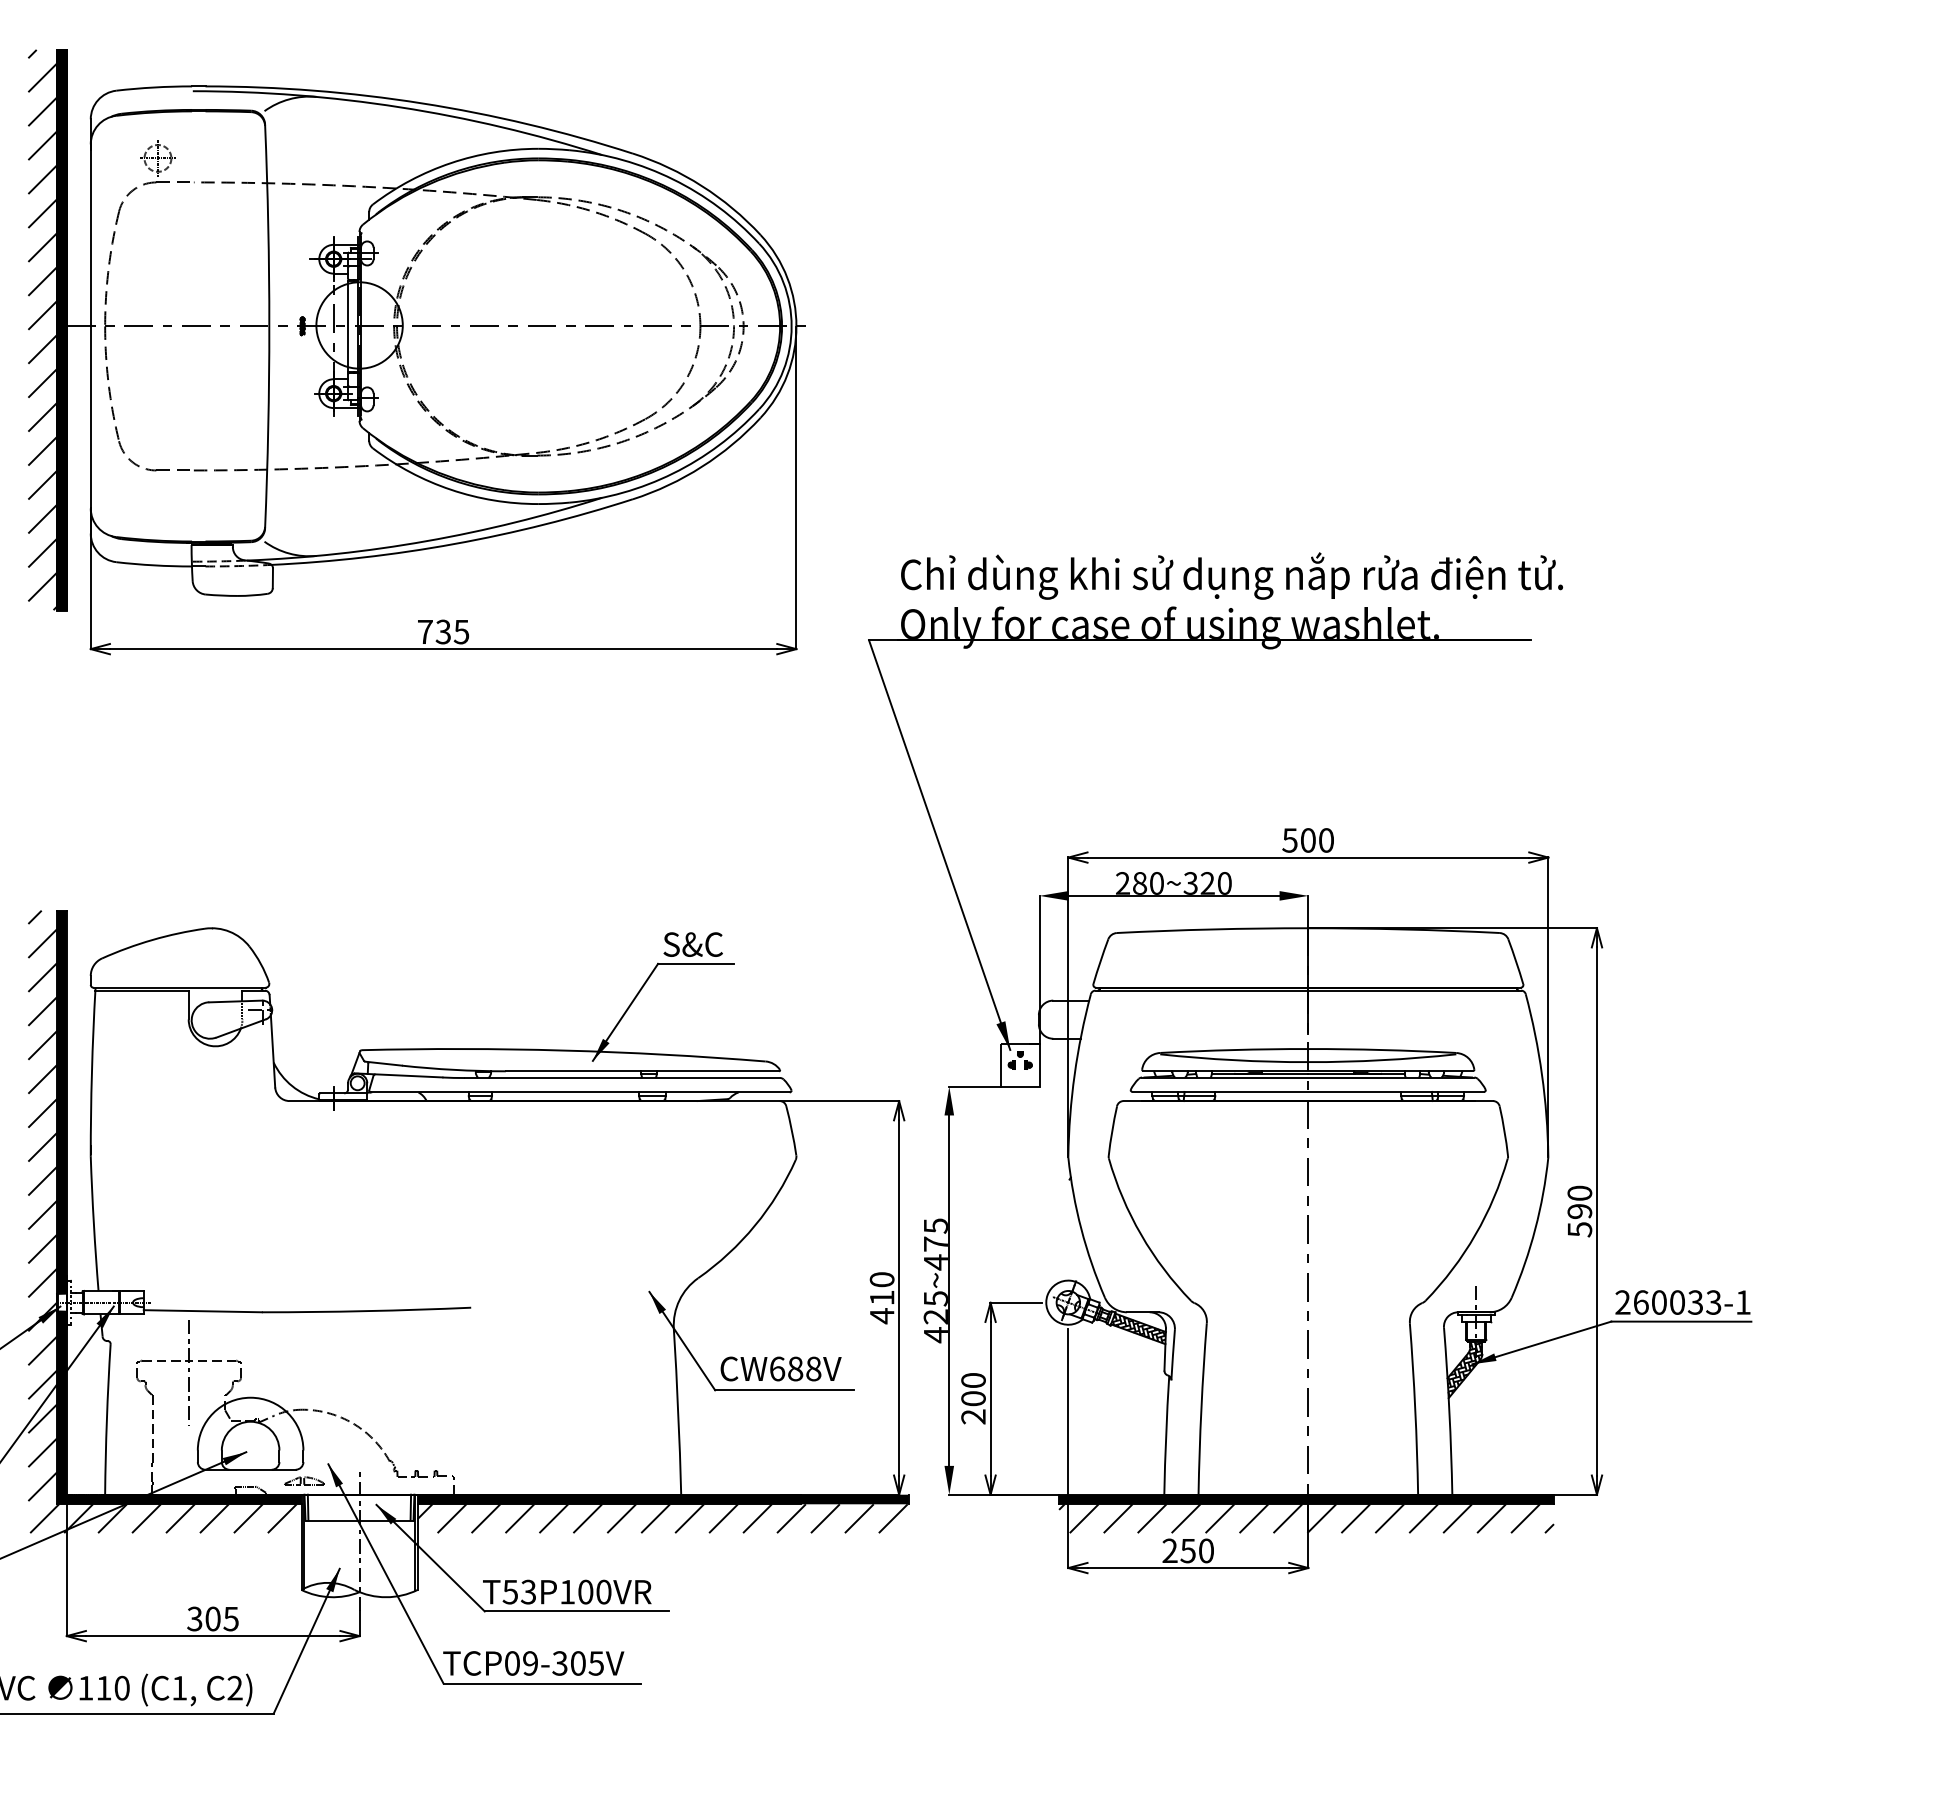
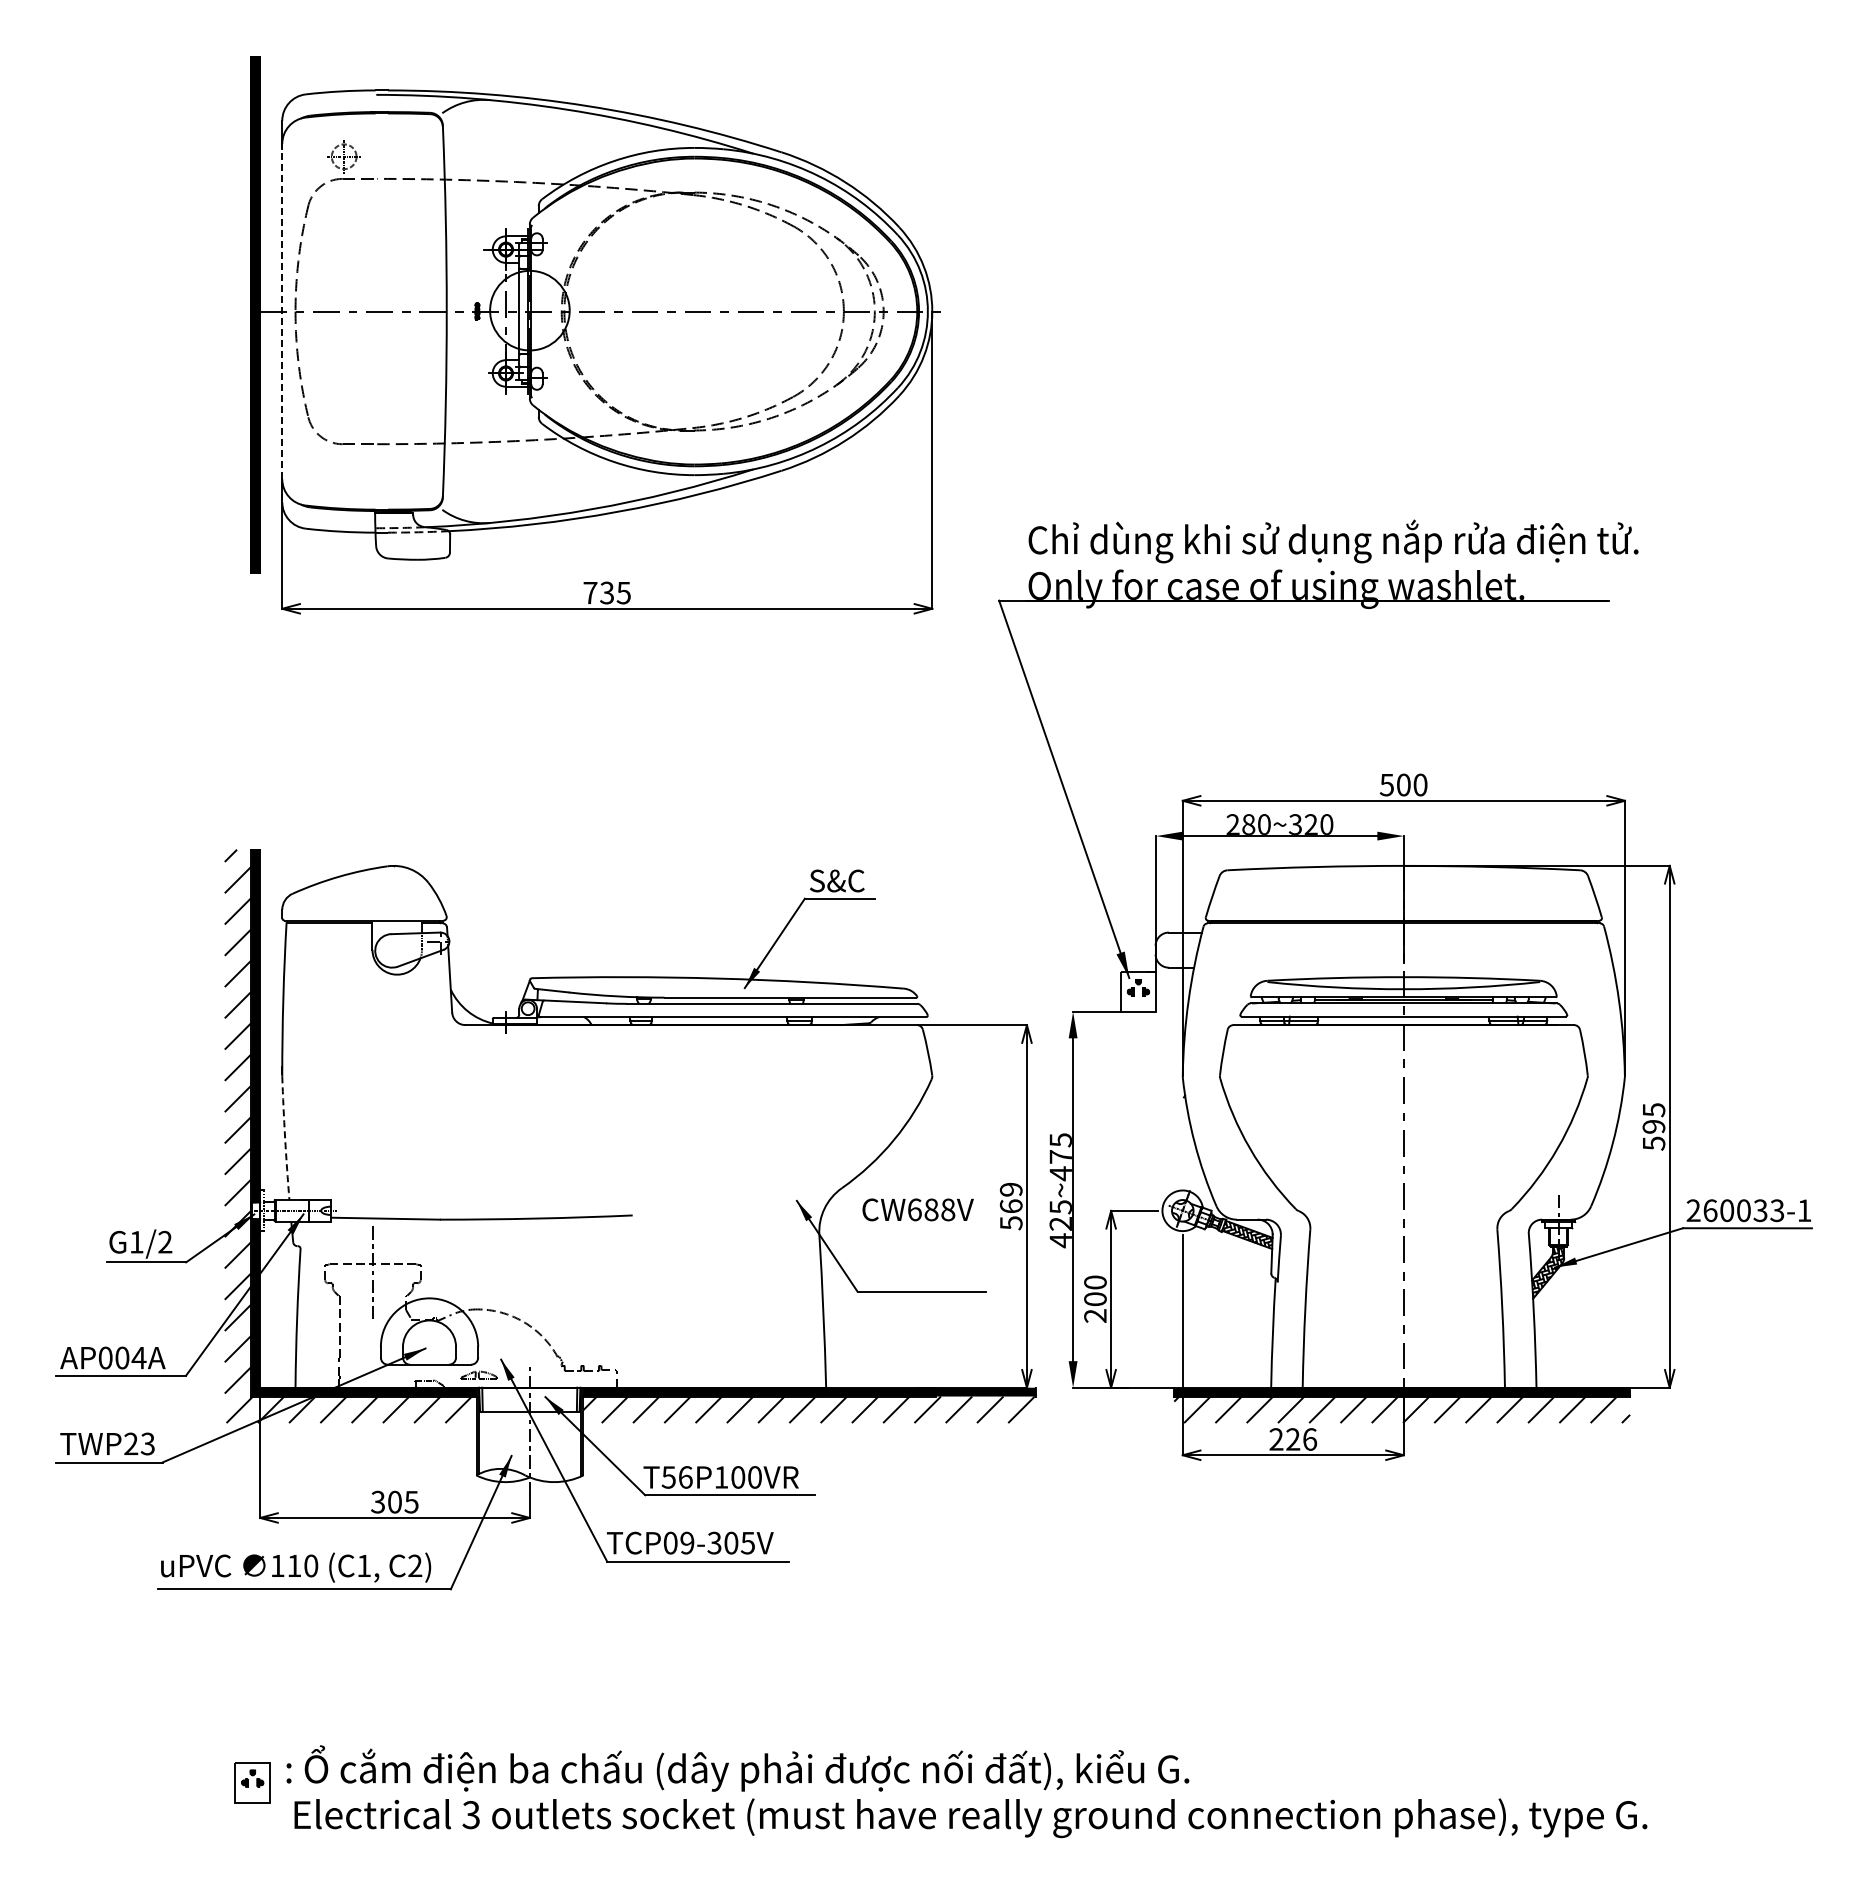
hatch: (42, 329) -> (237, 314), removed
line: (91, 338) -> (282, 322), solid -> dashed
text: (1579, 1193) -> (1653, 1110), 590 -> 595
arc: (94, 1224) -> (285, 1138), solid -> dashed
text: (881, 1298) -> (1010, 1206), 410 -> 569
text: (780, 1368) -> (917, 1209), moved
text: (1197, 1550) -> (1301, 1439), 250 -> 226
text: (528, 1592) -> (685, 1477), T53P100VR -> T56P100VR

